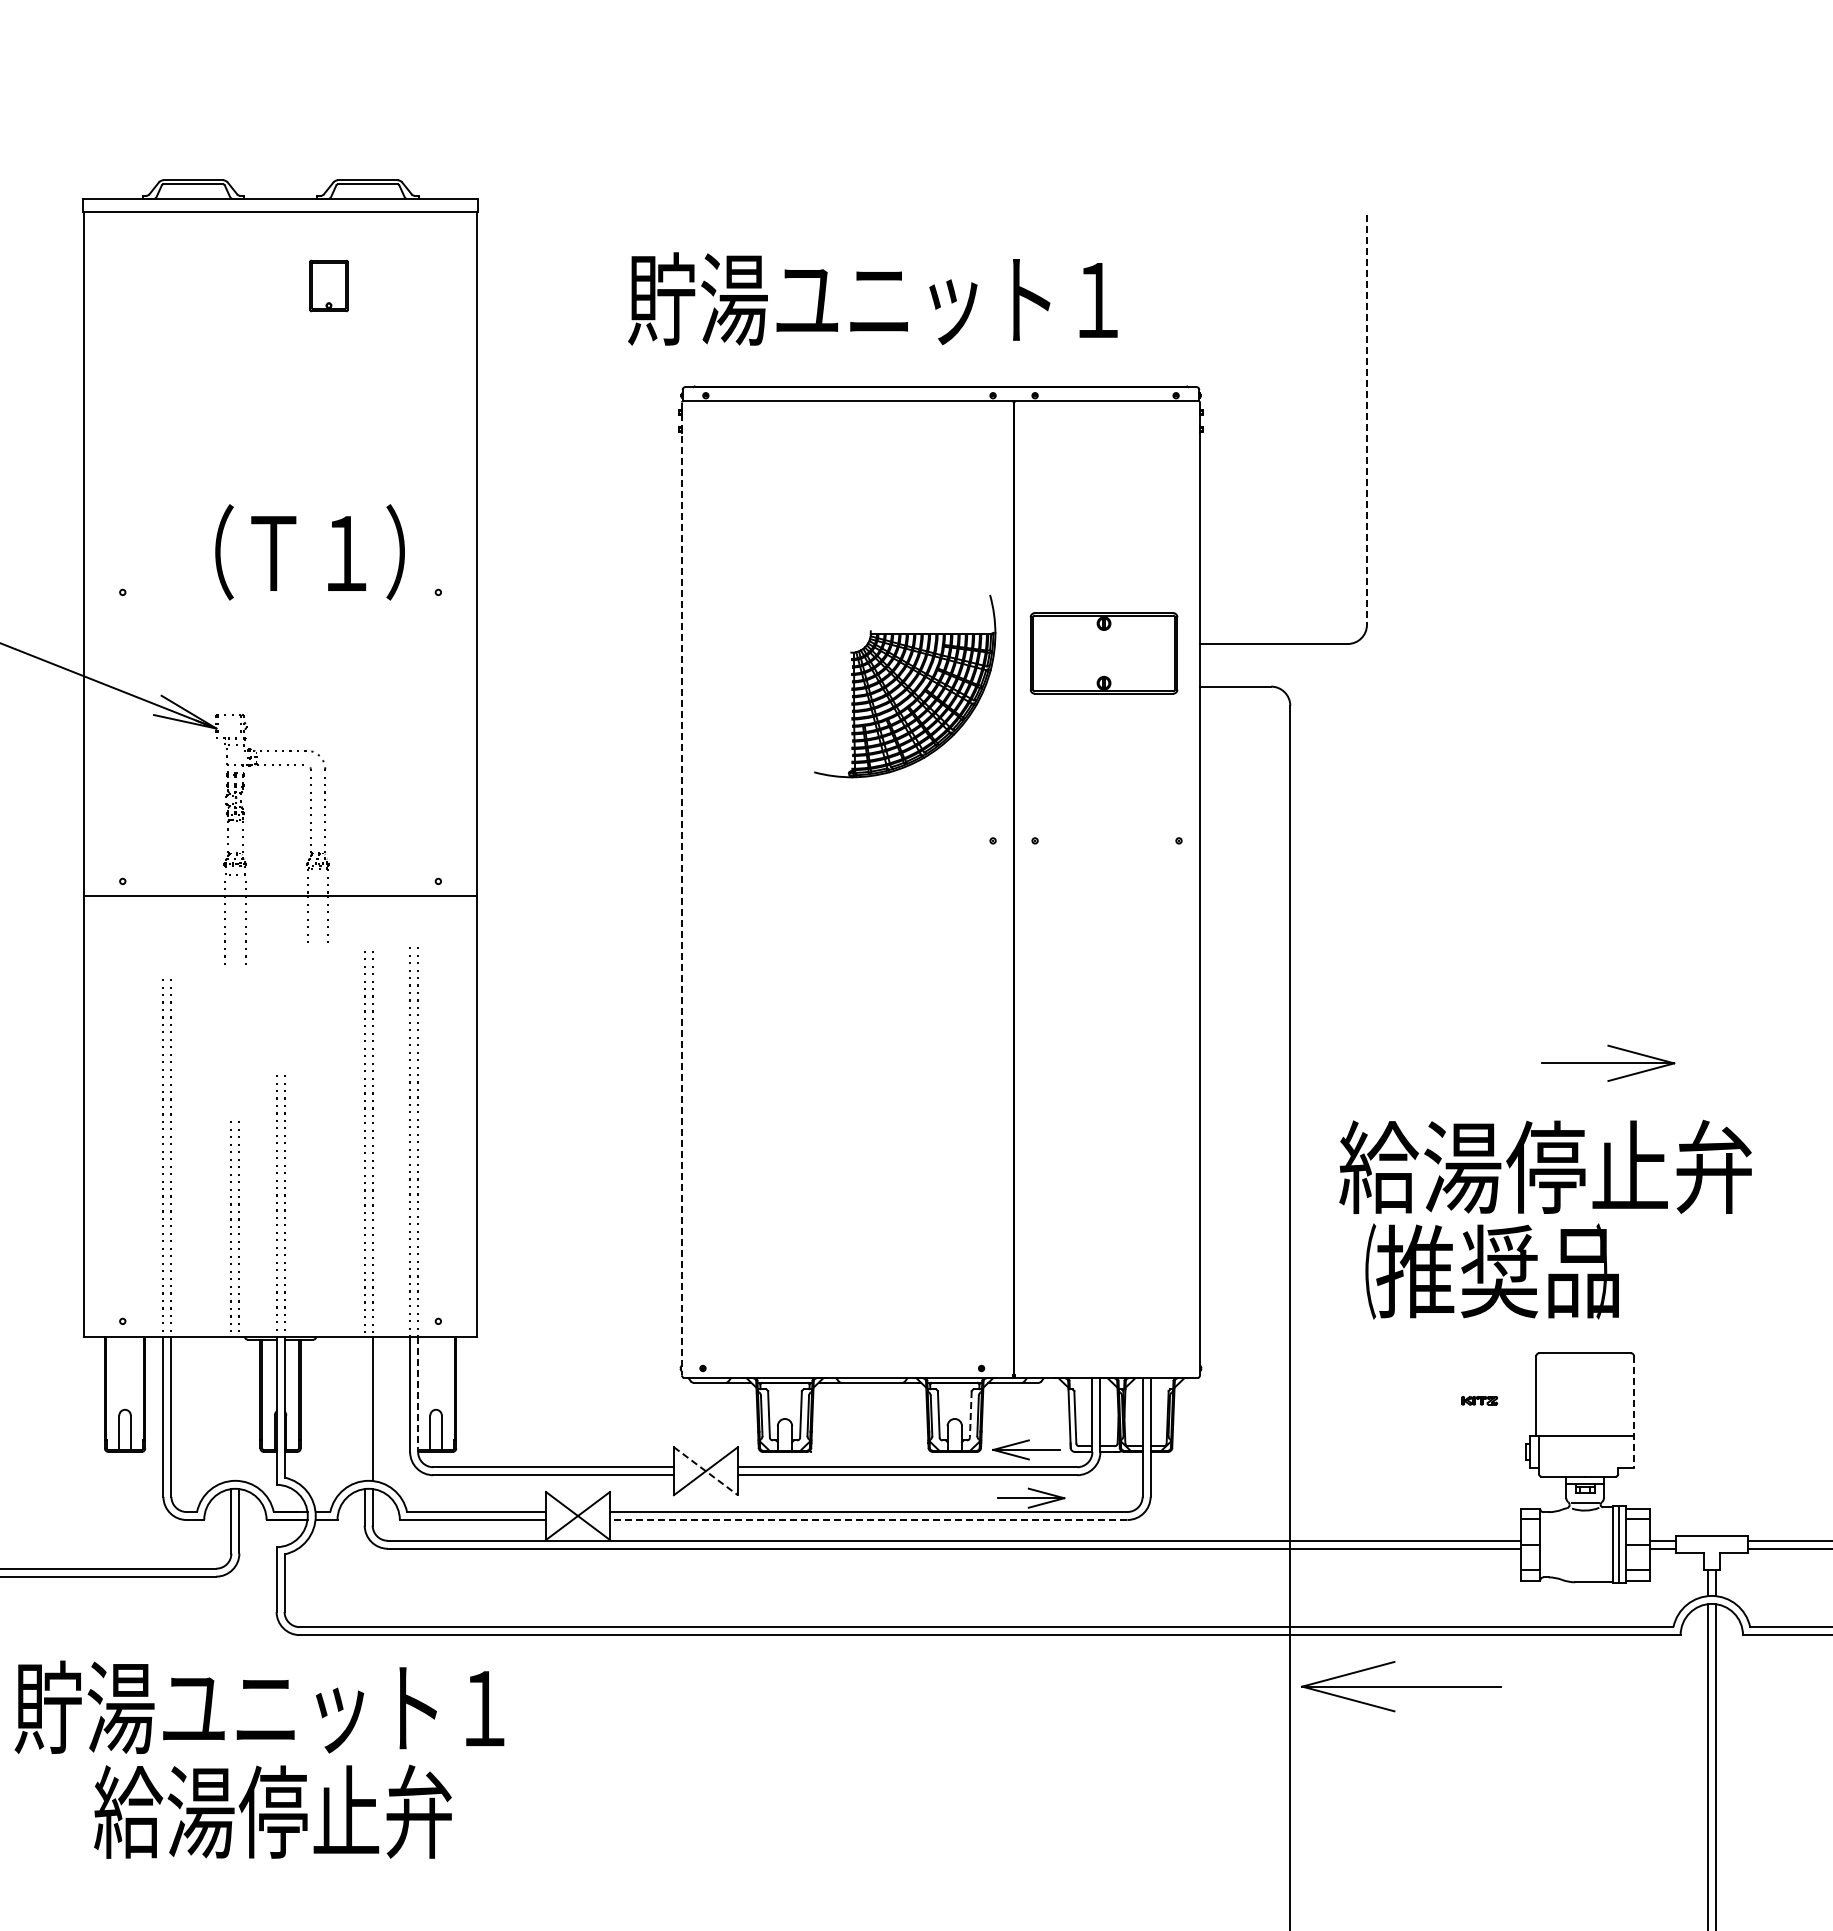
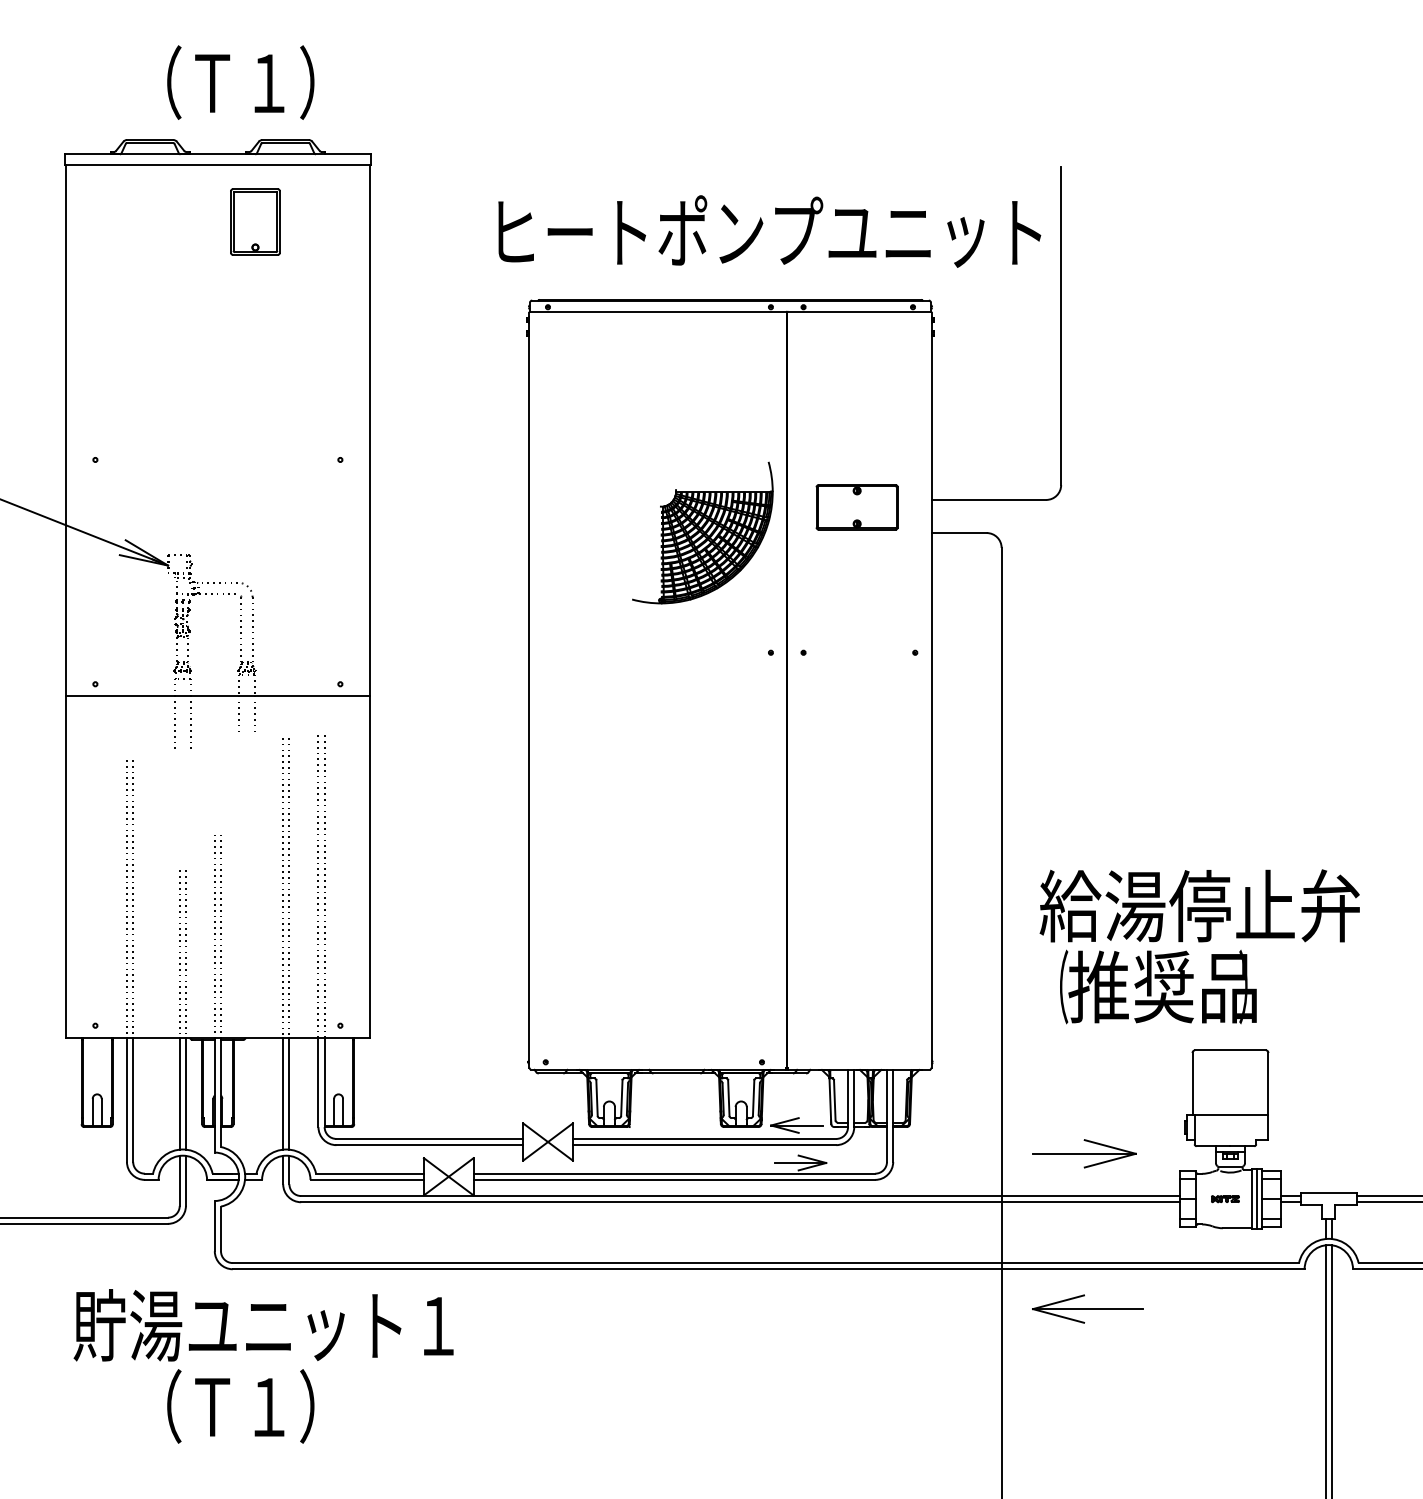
part: (328, 285) -> (255, 221), size x1.67
text: (984, 298) -> (764, 231), 貯湯ユニット１ -> ヒートポンプユニット
line: (1366, 419) -> (1060, 325), dashed -> solid
text: (309, 552) -> (240, 82), moved
part: (1104, 653) -> (857, 507), size x0.71
line: (681, 889) -> (529, 690), dashed -> solid
part: (1608, 1062) -> (1084, 1153), moved
line: (418, 1394) -> (324, 1082), dashed -> solid
part: (1479, 1400) -> (1225, 1198), moved
line: (231, 1408) -> (179, 1093), added
line: (239, 1408) -> (186, 1093), added
line: (364, 1408) -> (283, 1093), added
line: (1634, 1412) -> (1268, 1096), dashed -> solid
line: (970, 1414) -> (753, 1098), dashed -> solid
line: (705, 1471) -> (547, 1142), dashed -> solid
line: (868, 1520) -> (674, 1180), dashed -> solid
part: (1401, 1685) -> (1087, 1308), size x0.71
text: (259, 1706) -> (263, 1324), moved
text: (272, 1811) -> (211, 1406), 給湯停止弁 -> （Ｔ１）

